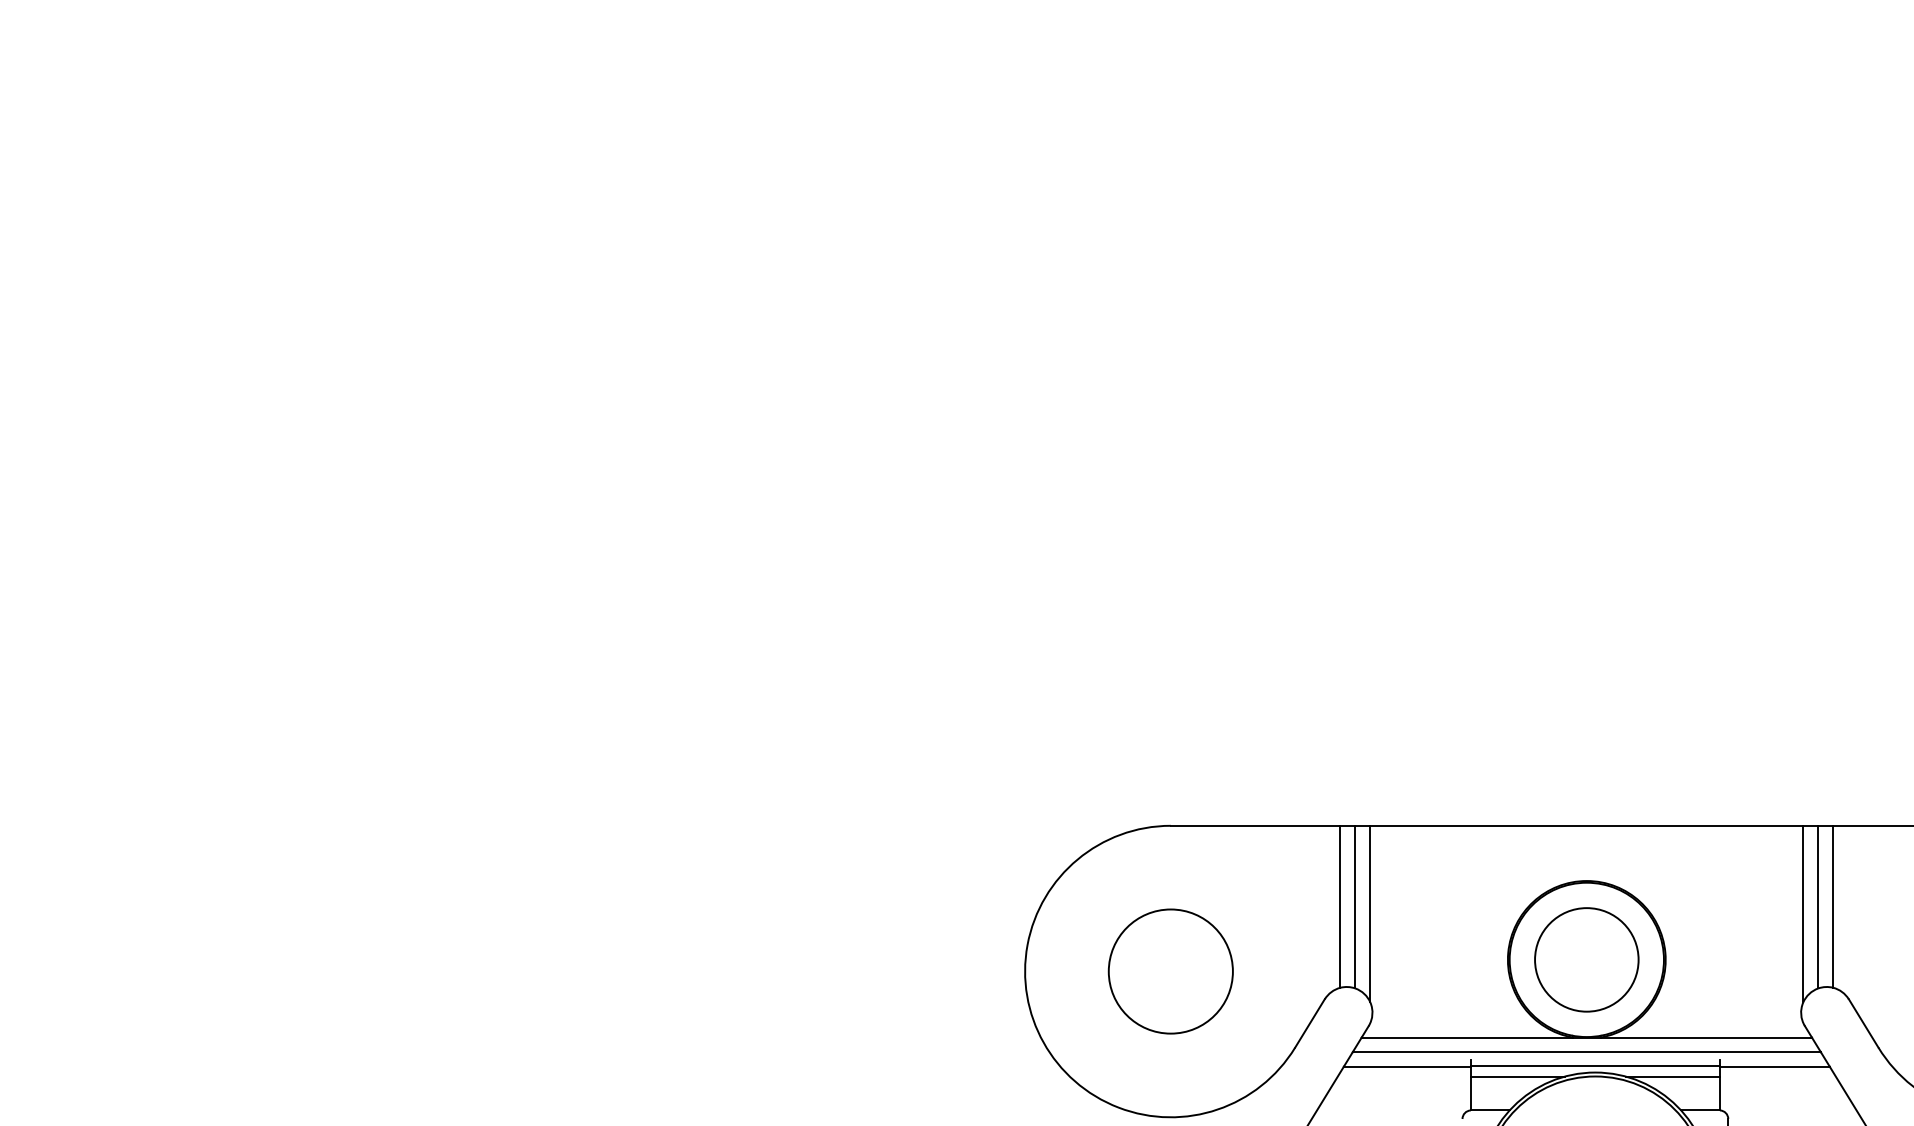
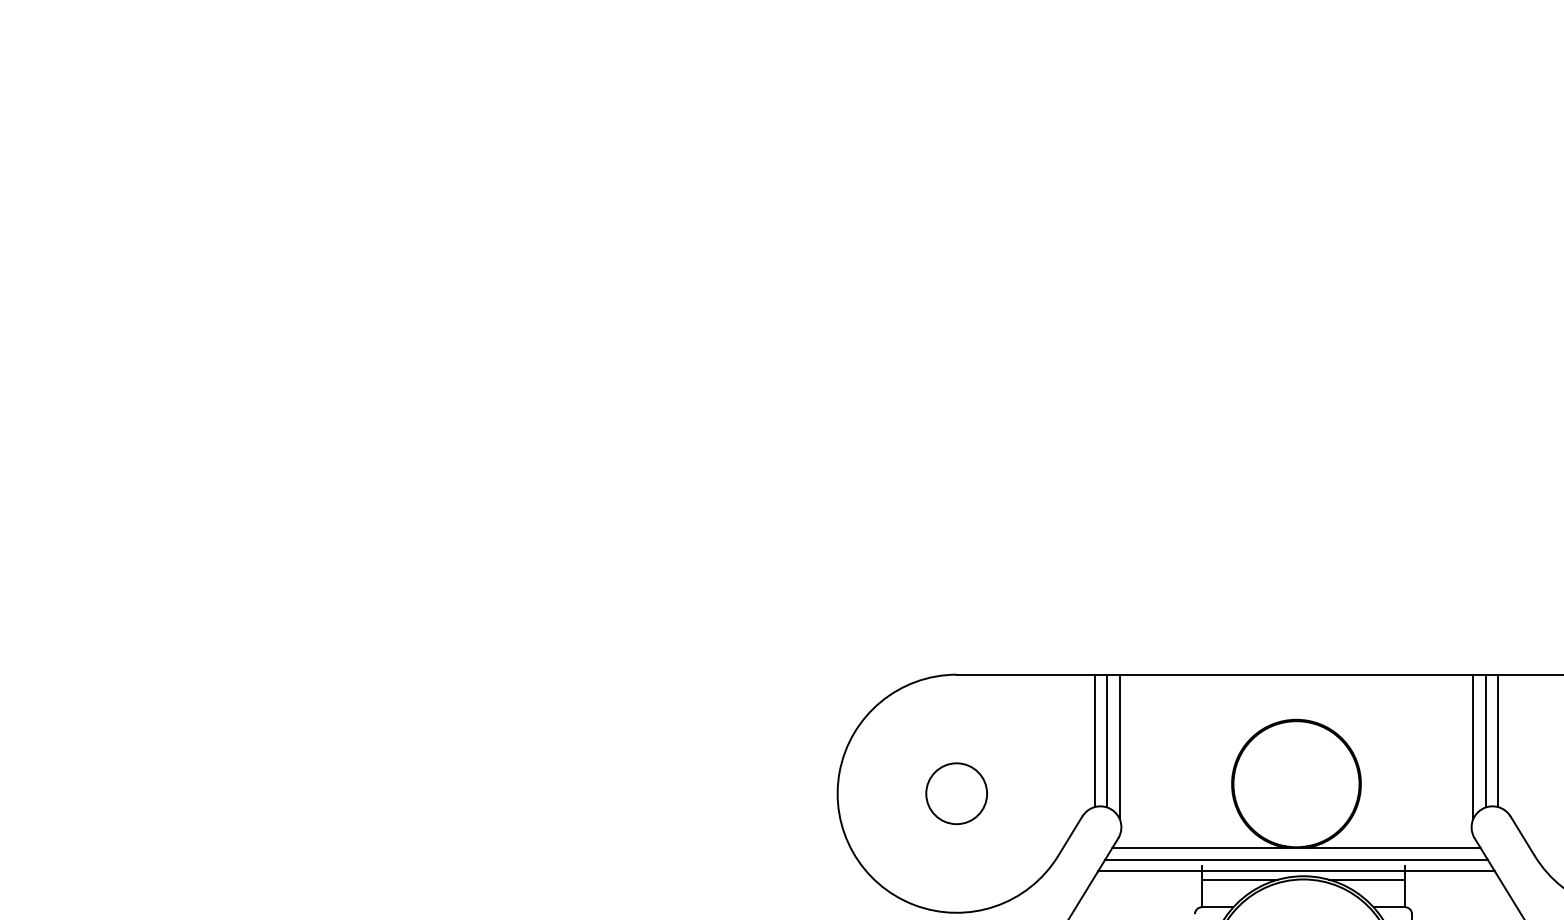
circle: (1586, 959) -> (1296, 783), removed
circle: (1170, 971) -> (956, 793), size x0.6

